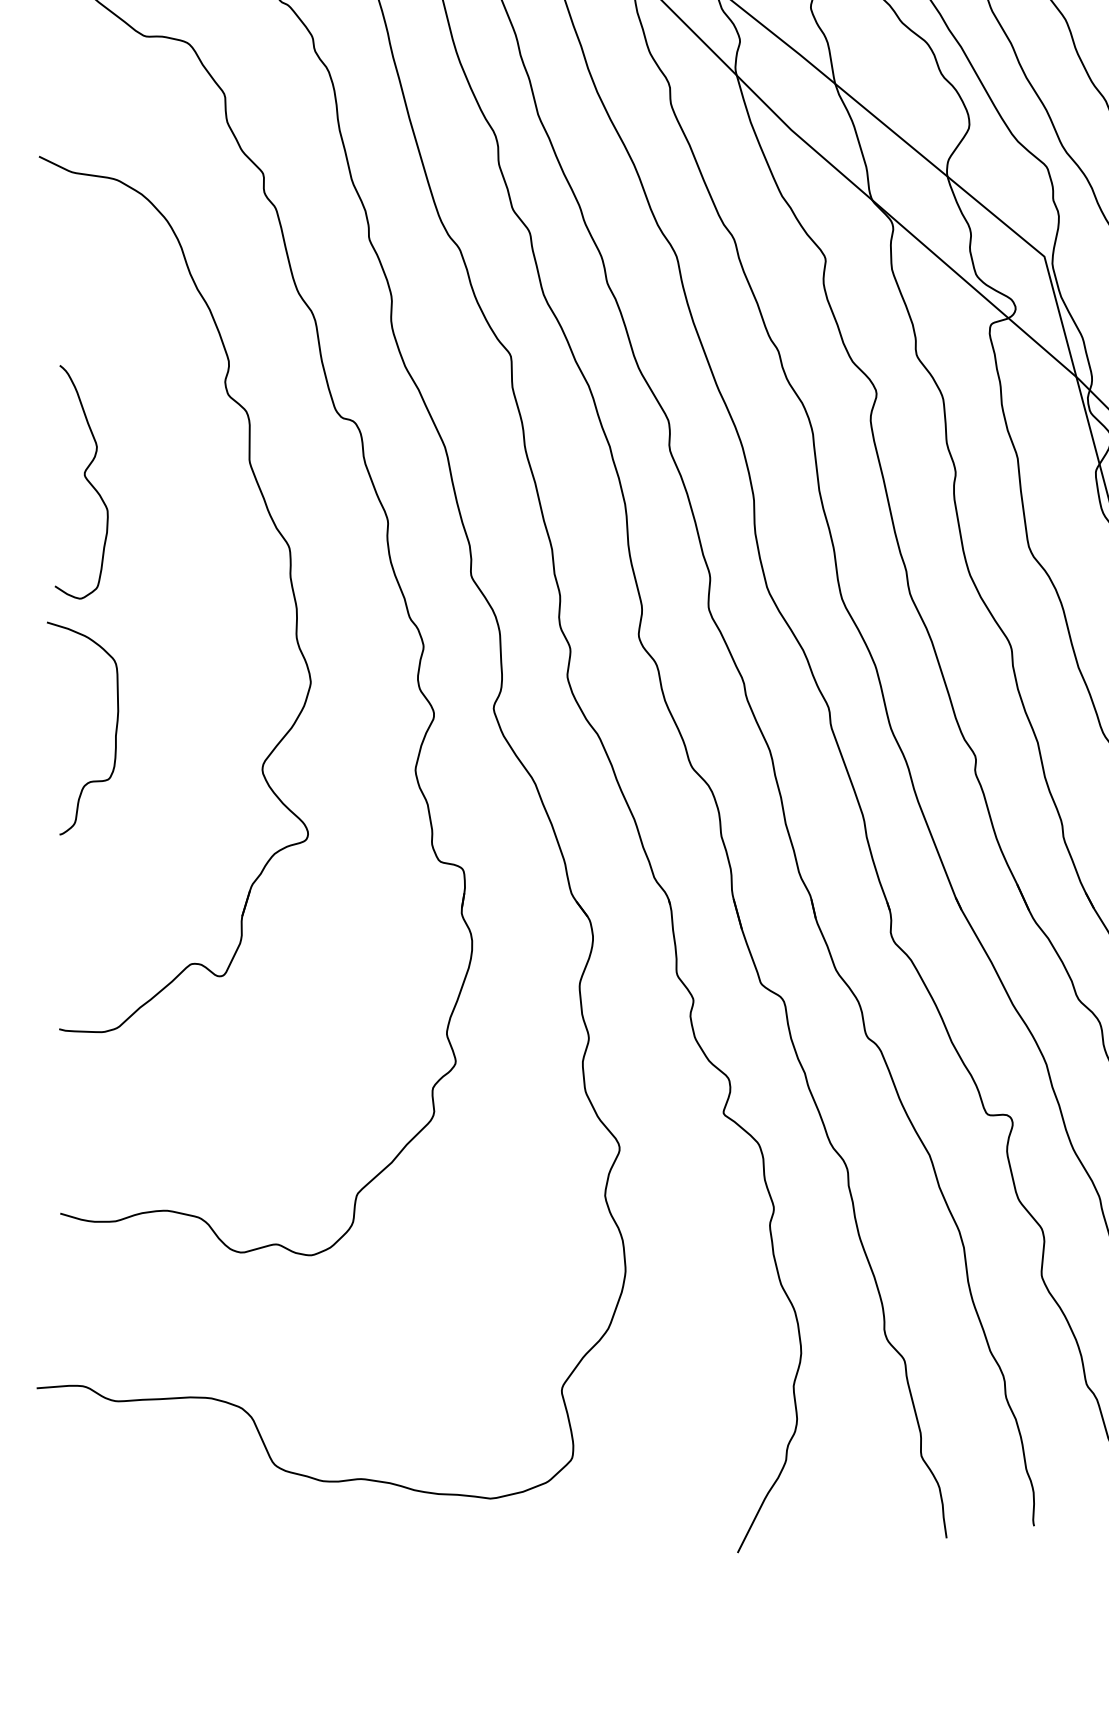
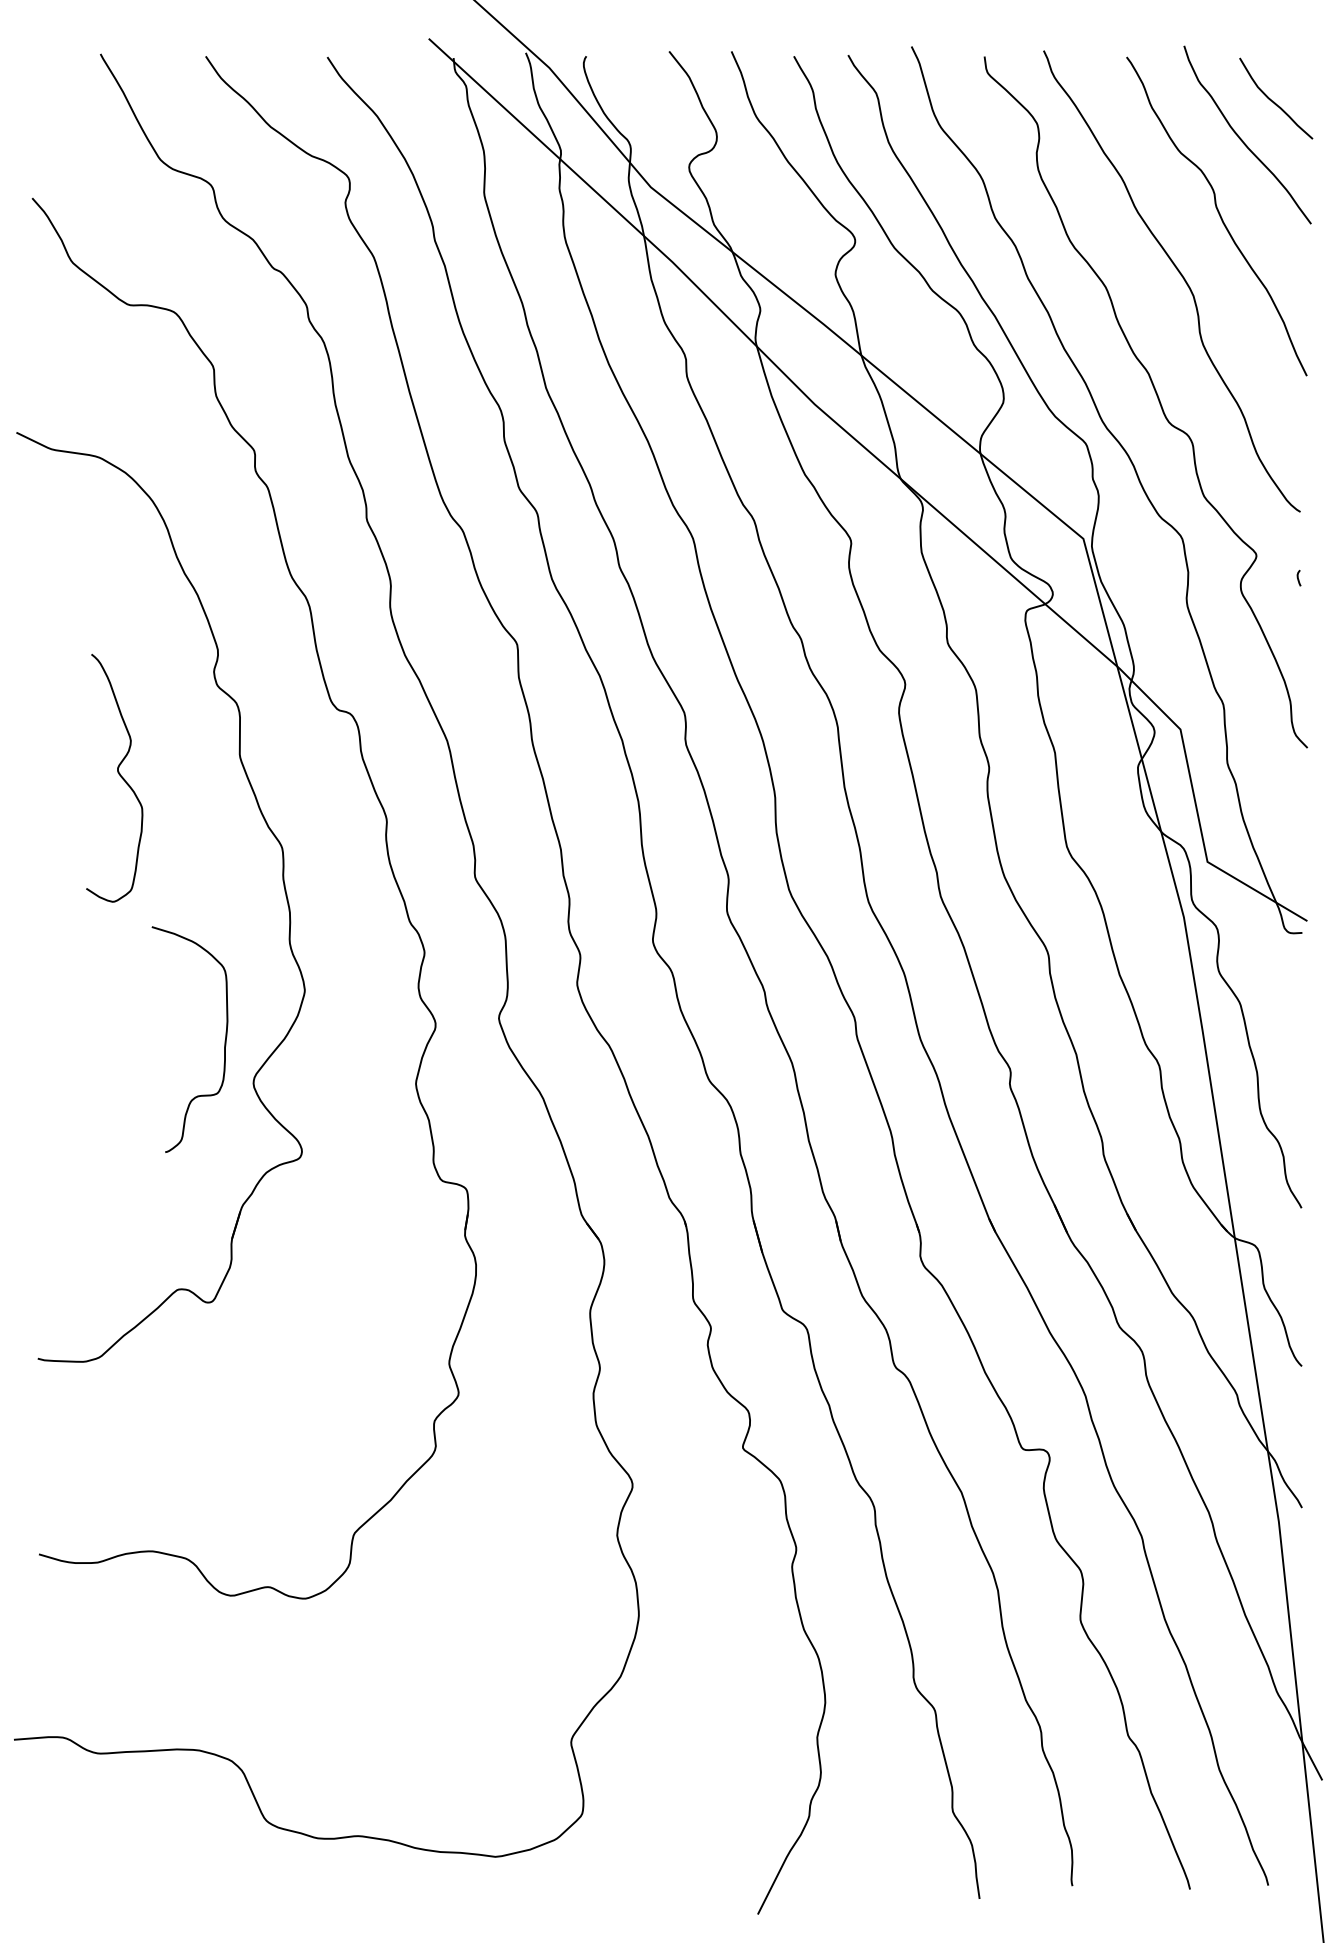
curve: (85, 478) -> (118, 774), moved
curve: (115, 729) -> (224, 1040), moved

